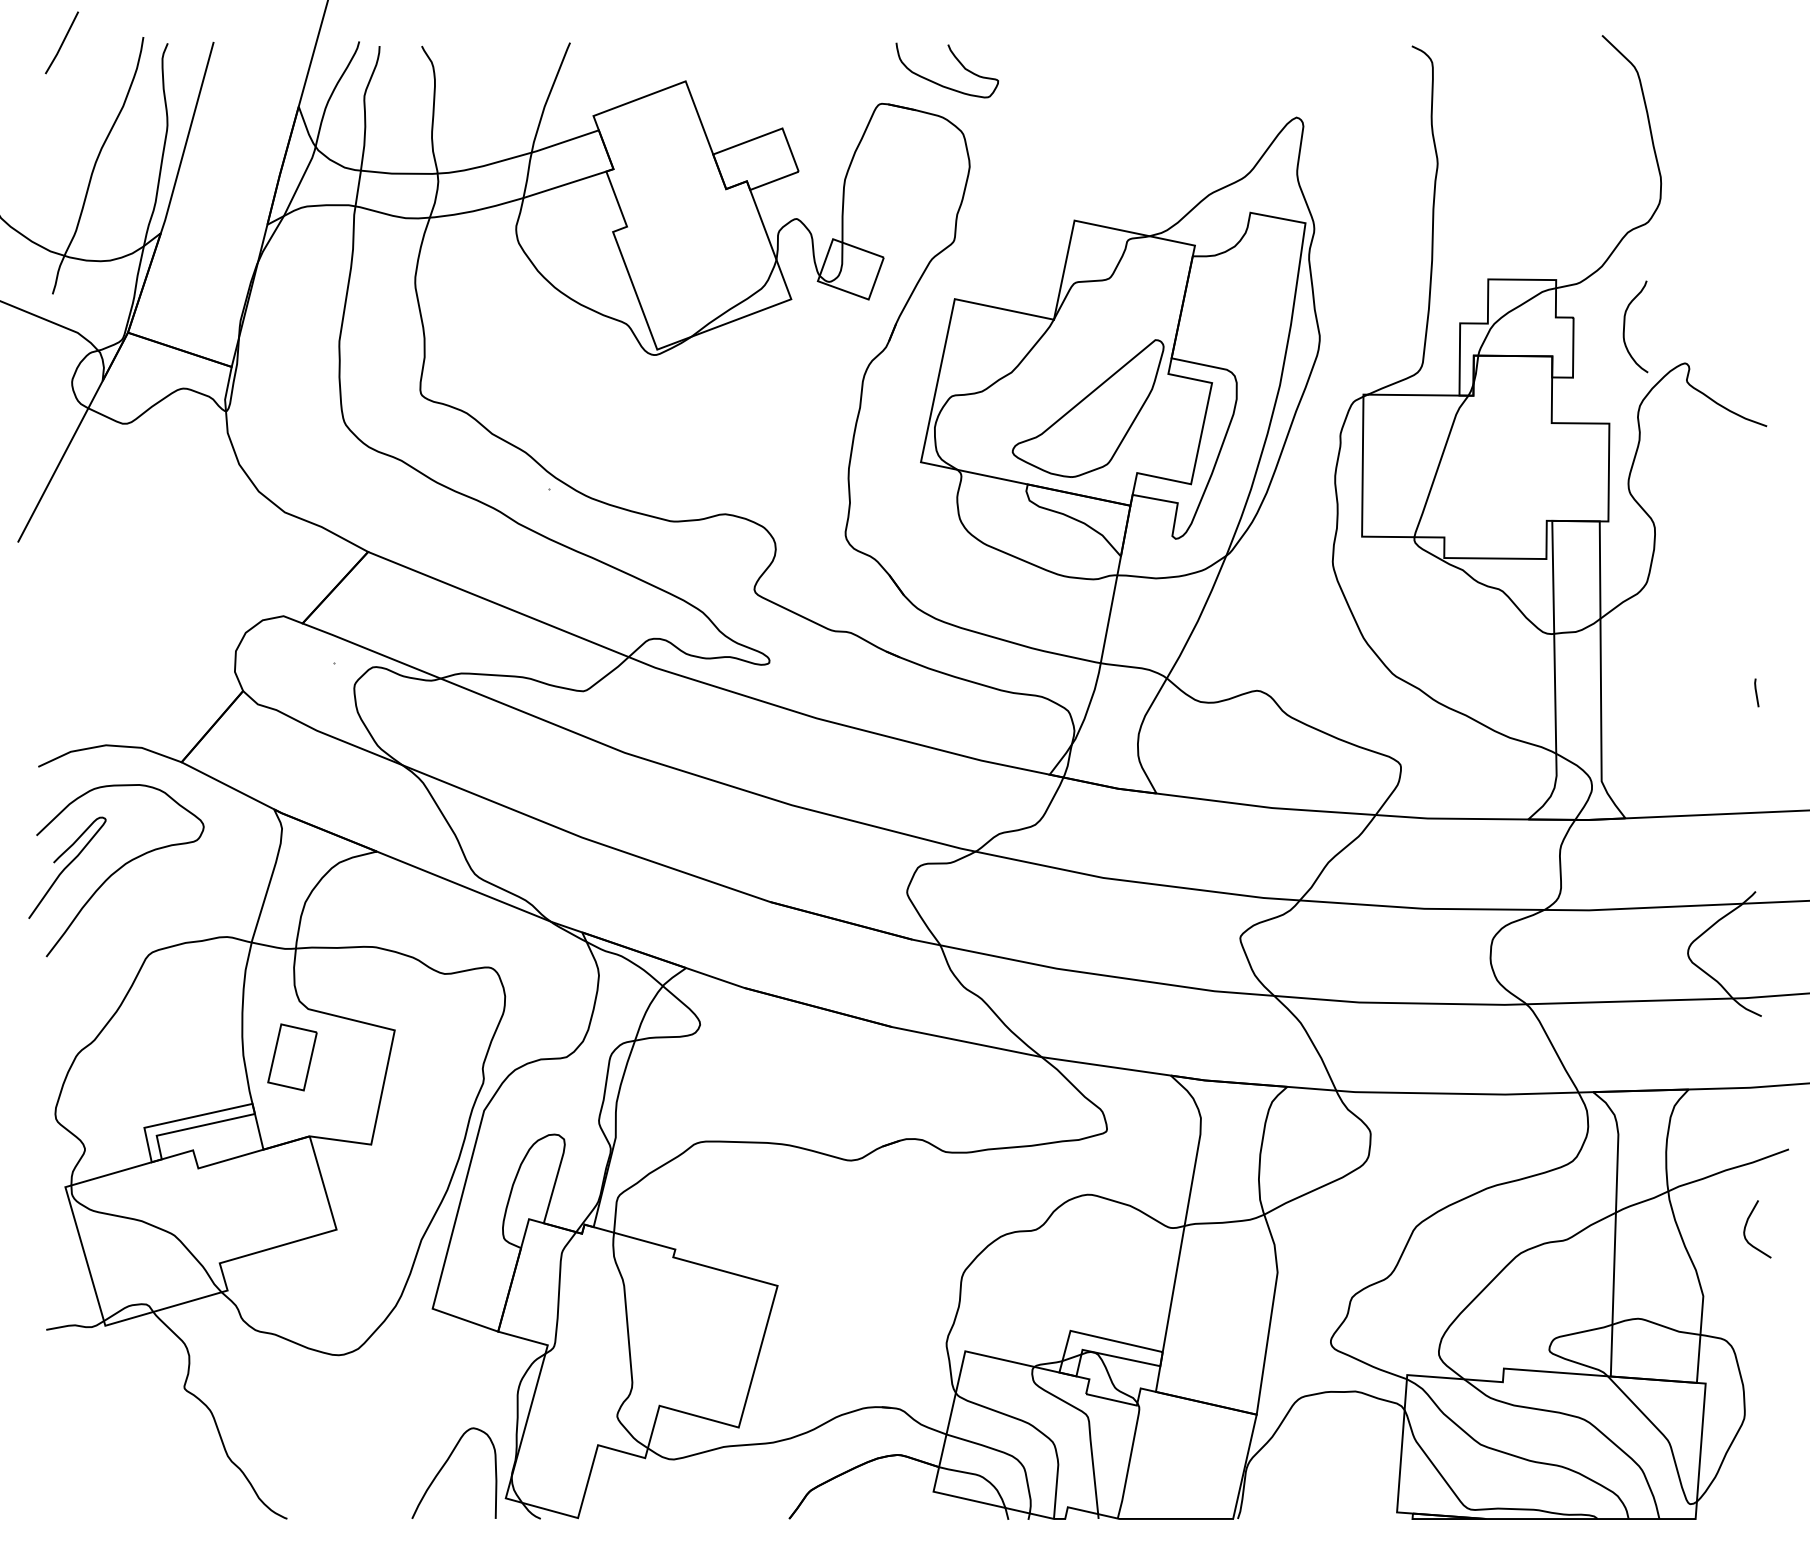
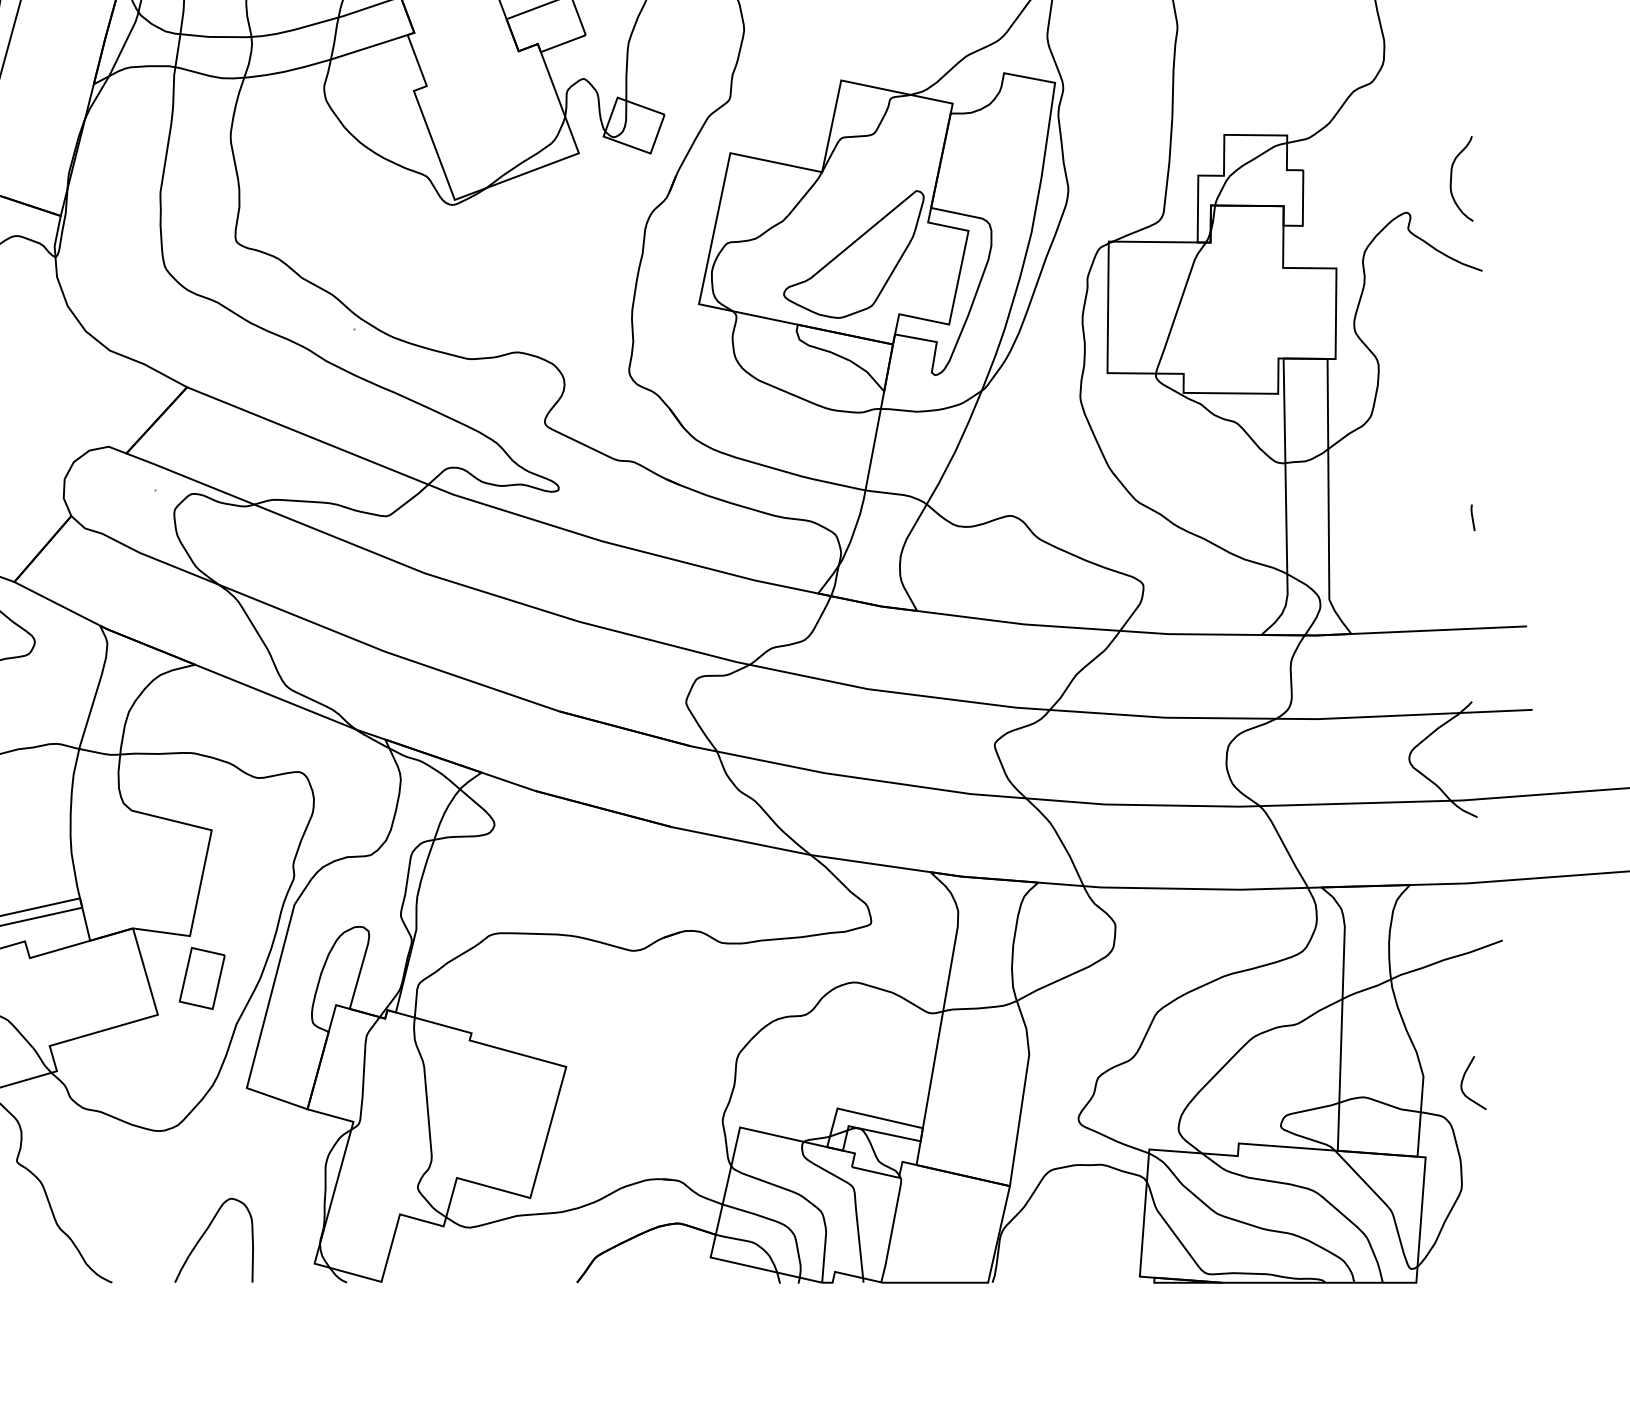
curve: (1625, 325) -> (1452, 177), moved
part: (292, 1057) -> (202, 978), moved
curve: (1746, 1226) -> (1463, 1080), moved
curve: (444, 1466) -> (205, 1234), moved

